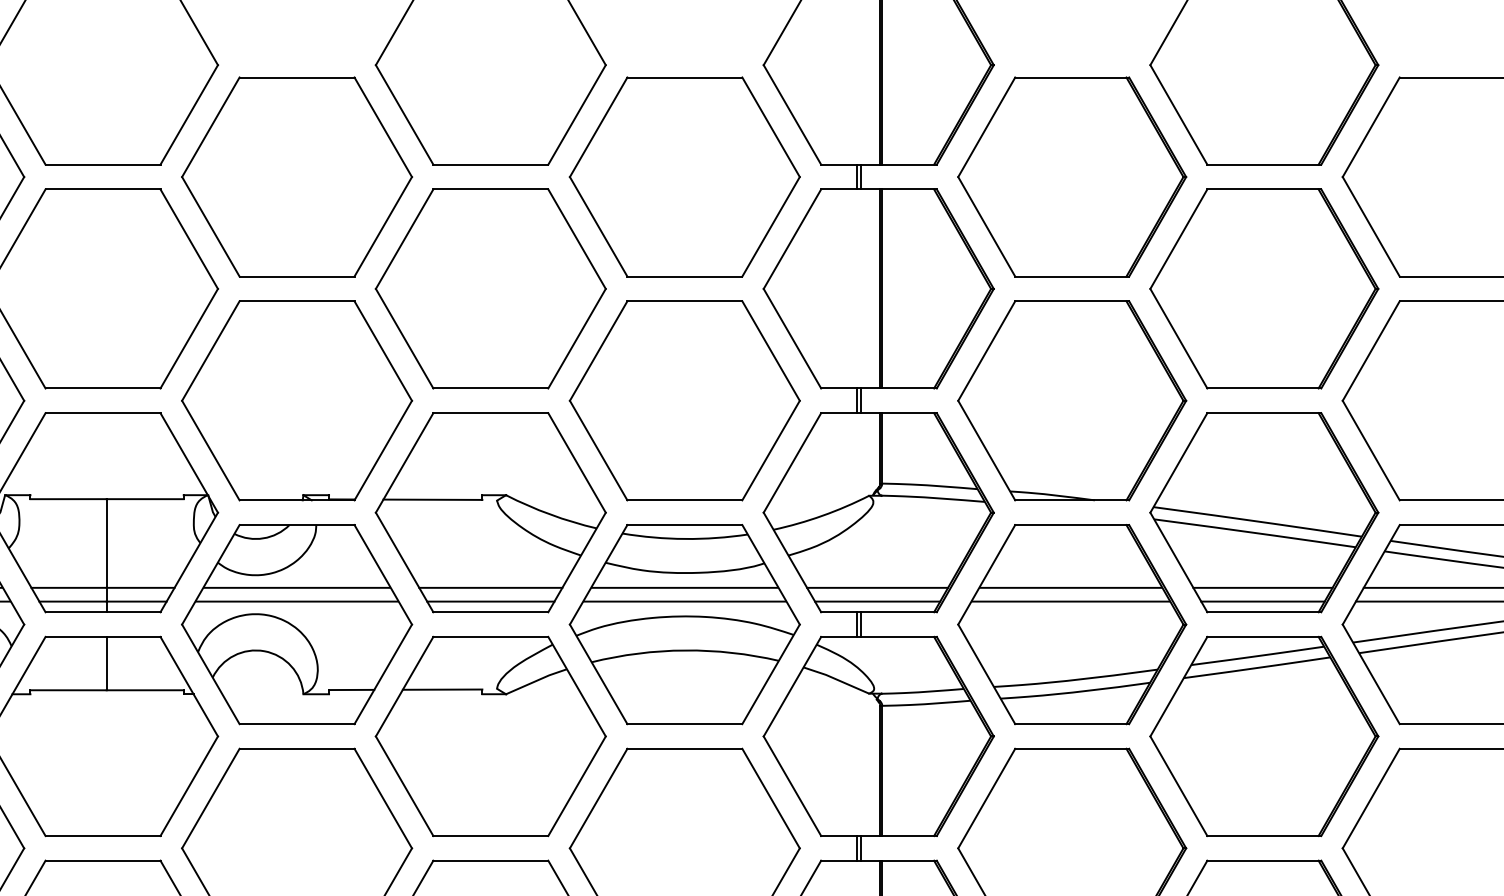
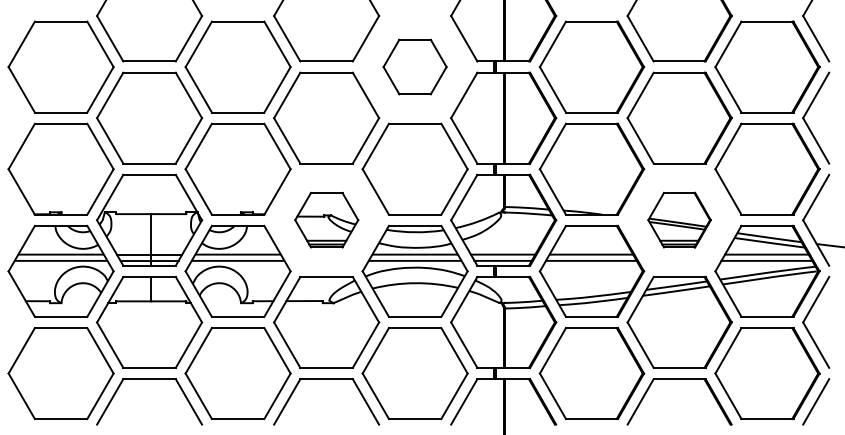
part: (683, 175) -> (414, 66), size x0.6
part: (490, 510) -> (326, 219), size x0.6
part: (1263, 510) -> (679, 219), size x0.6

